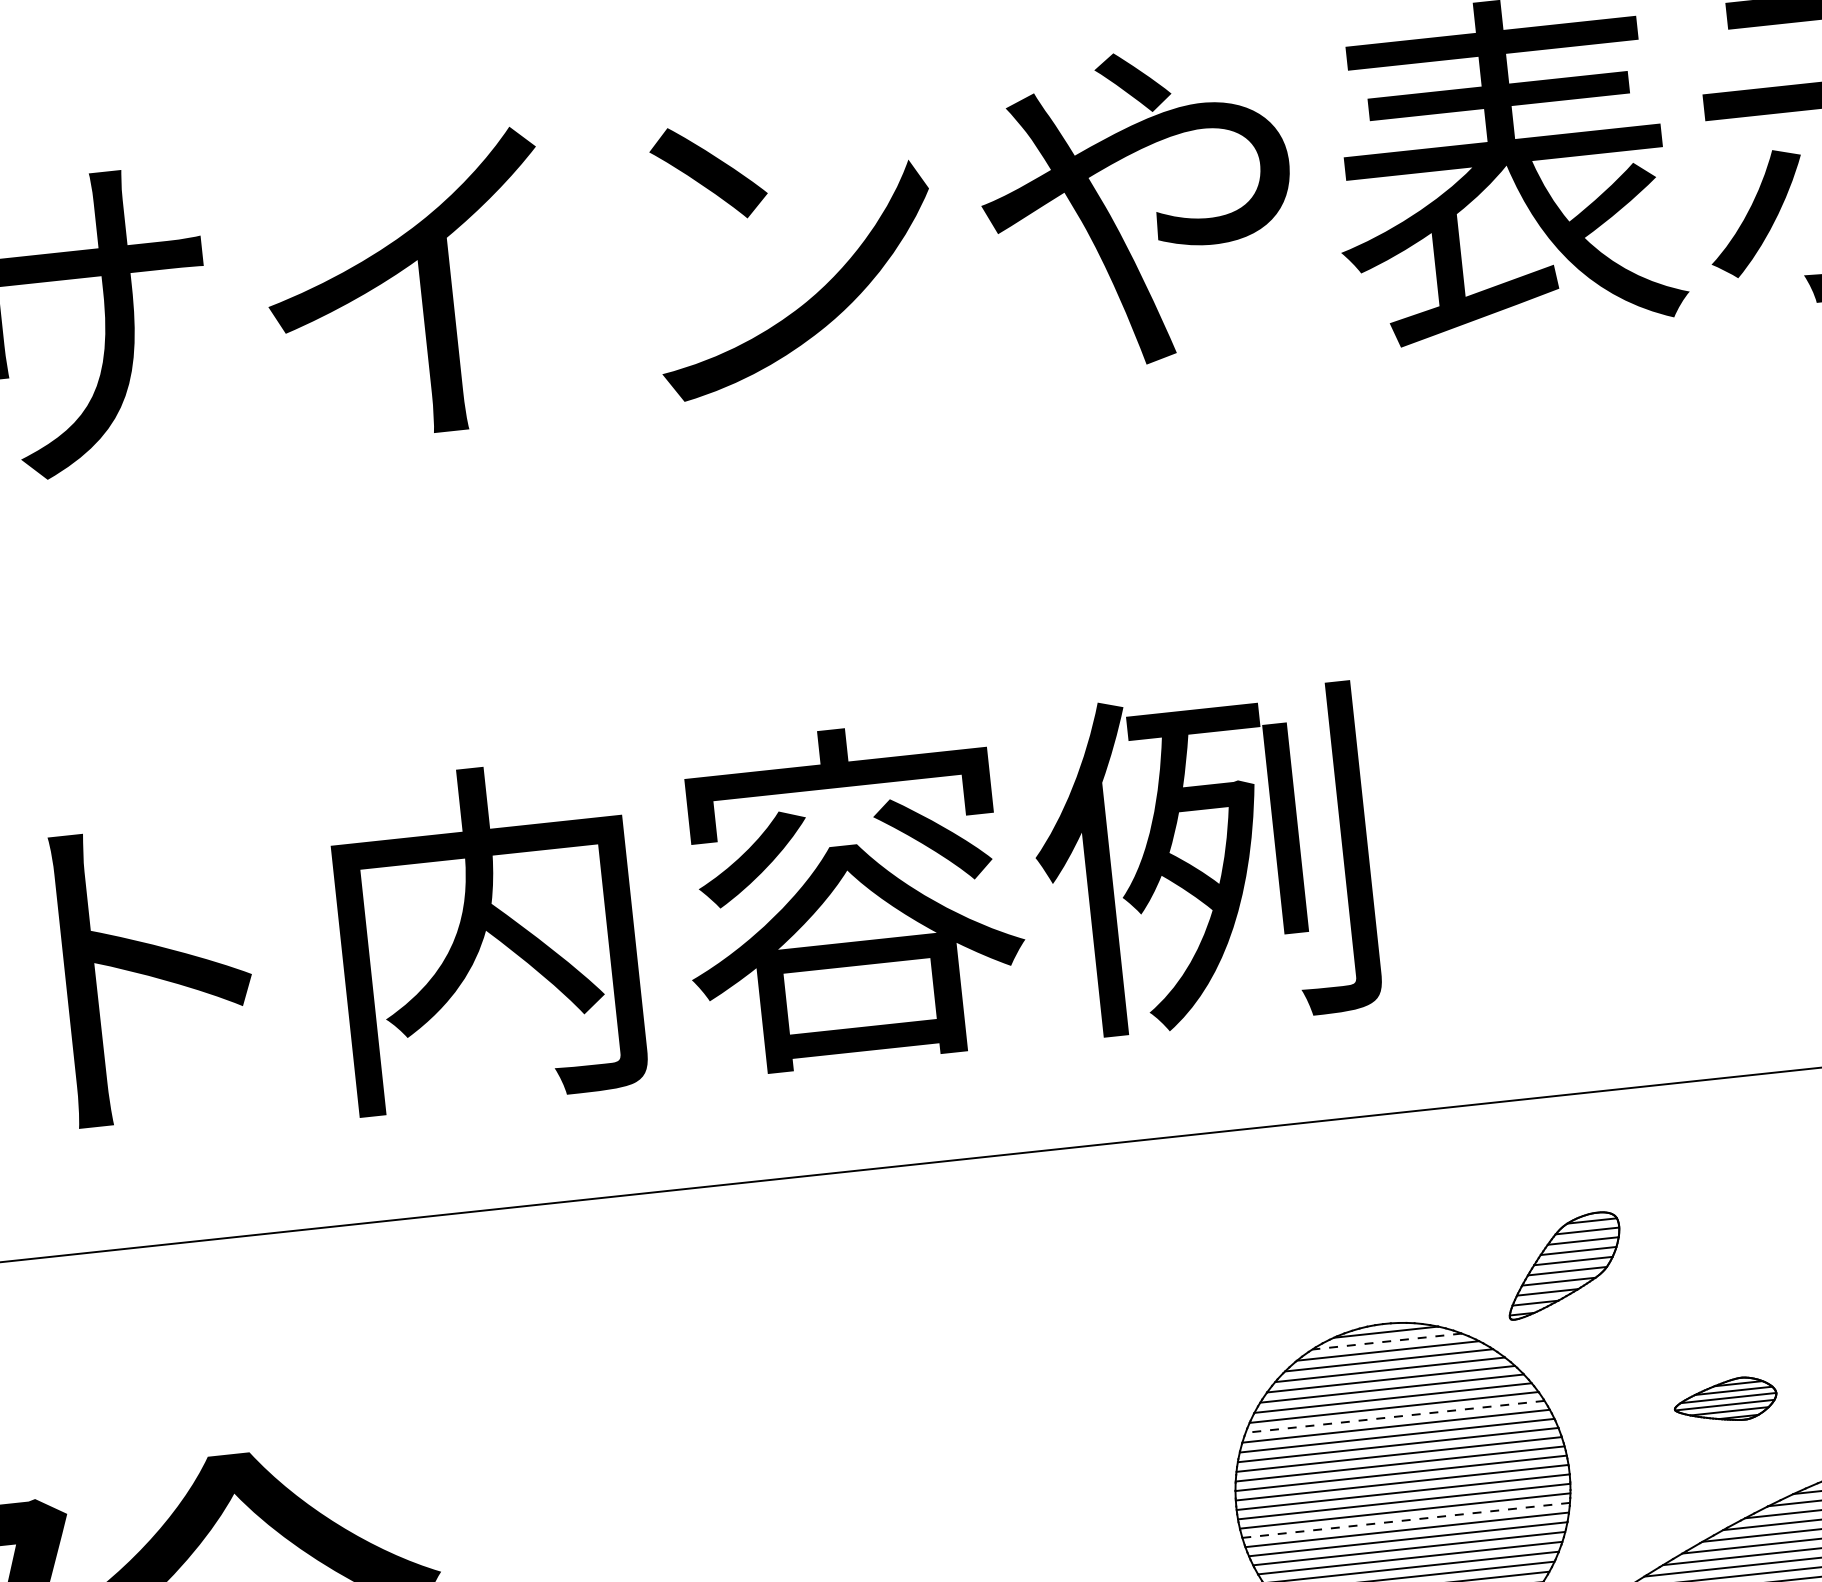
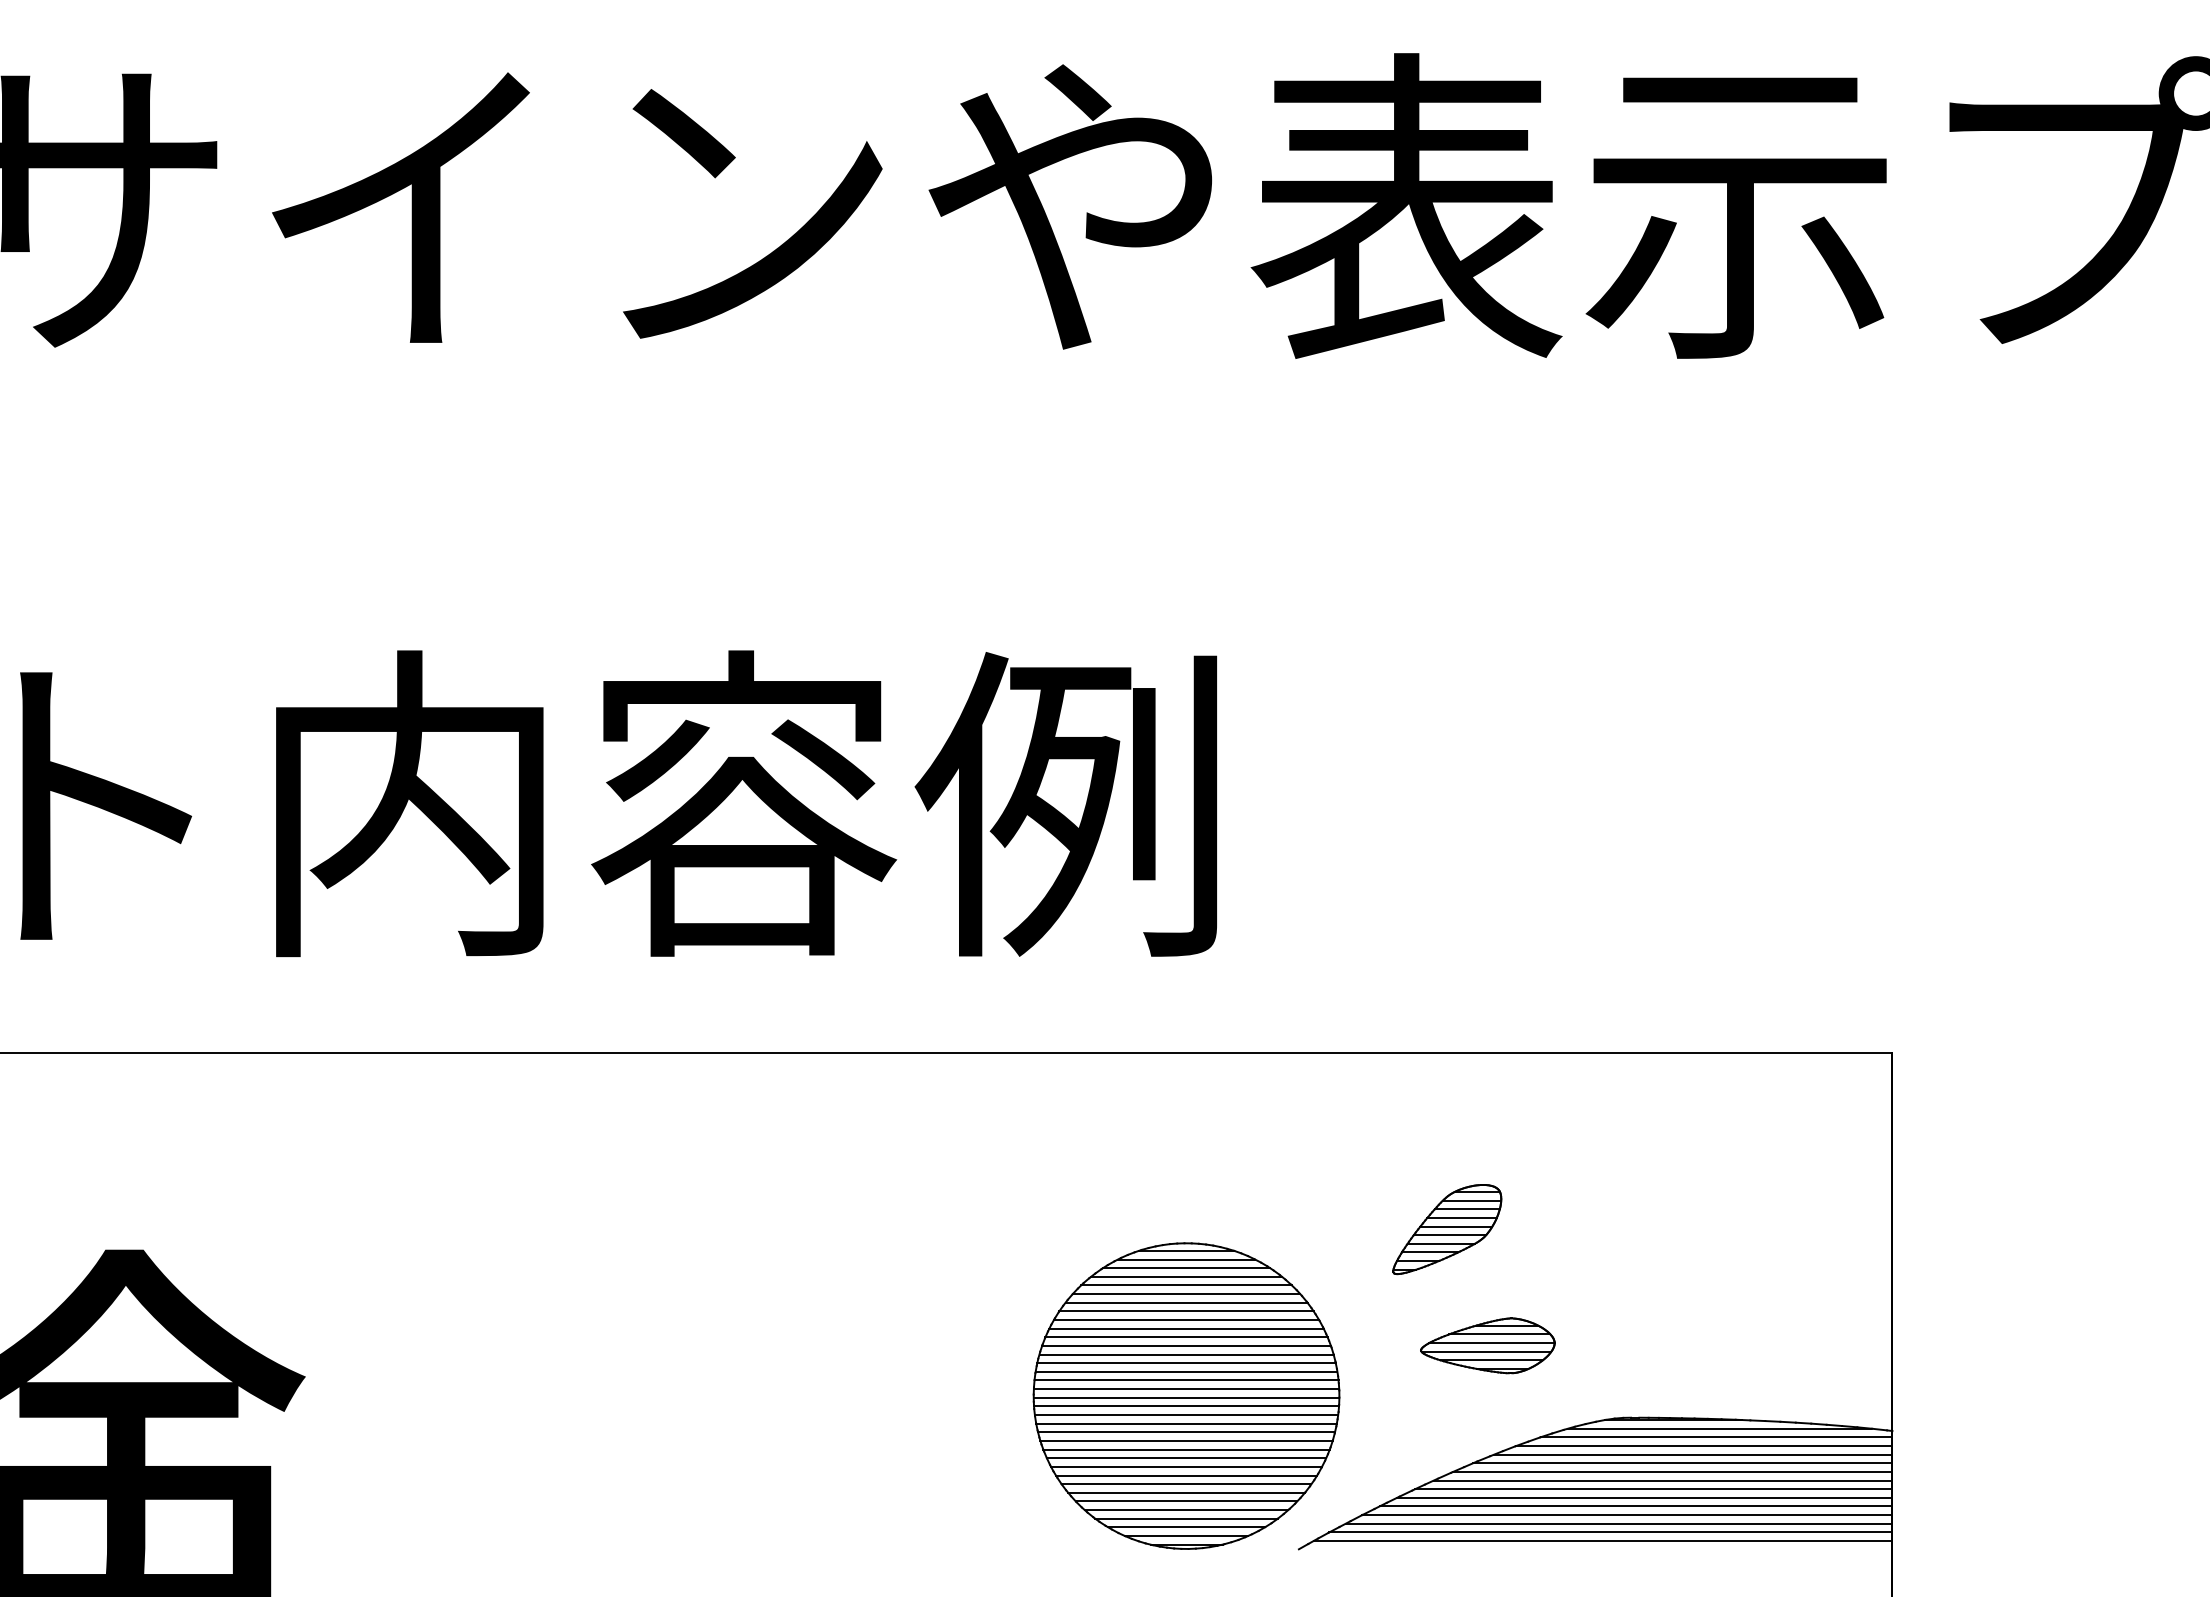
part: (1564, 1265) -> (1447, 1229), moved
line: (1387, 1341) -> (1186, 1259), dashed -> solid
part: (1725, 1400) -> (1487, 1345), size x1.43
line: (1395, 1416) -> (1186, 1328), dashed -> solid
line: (1406, 1520) -> (1186, 1423), dashed -> solid

